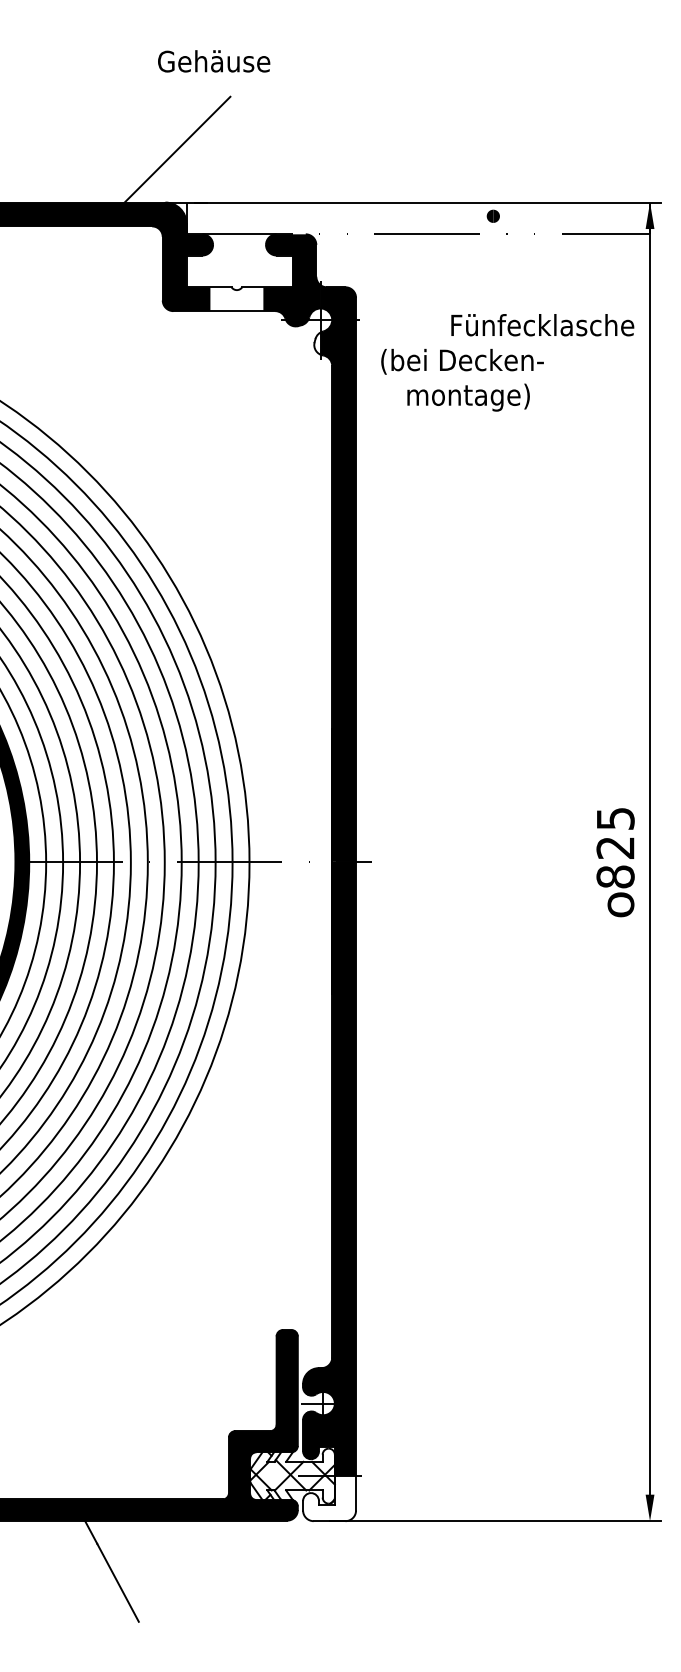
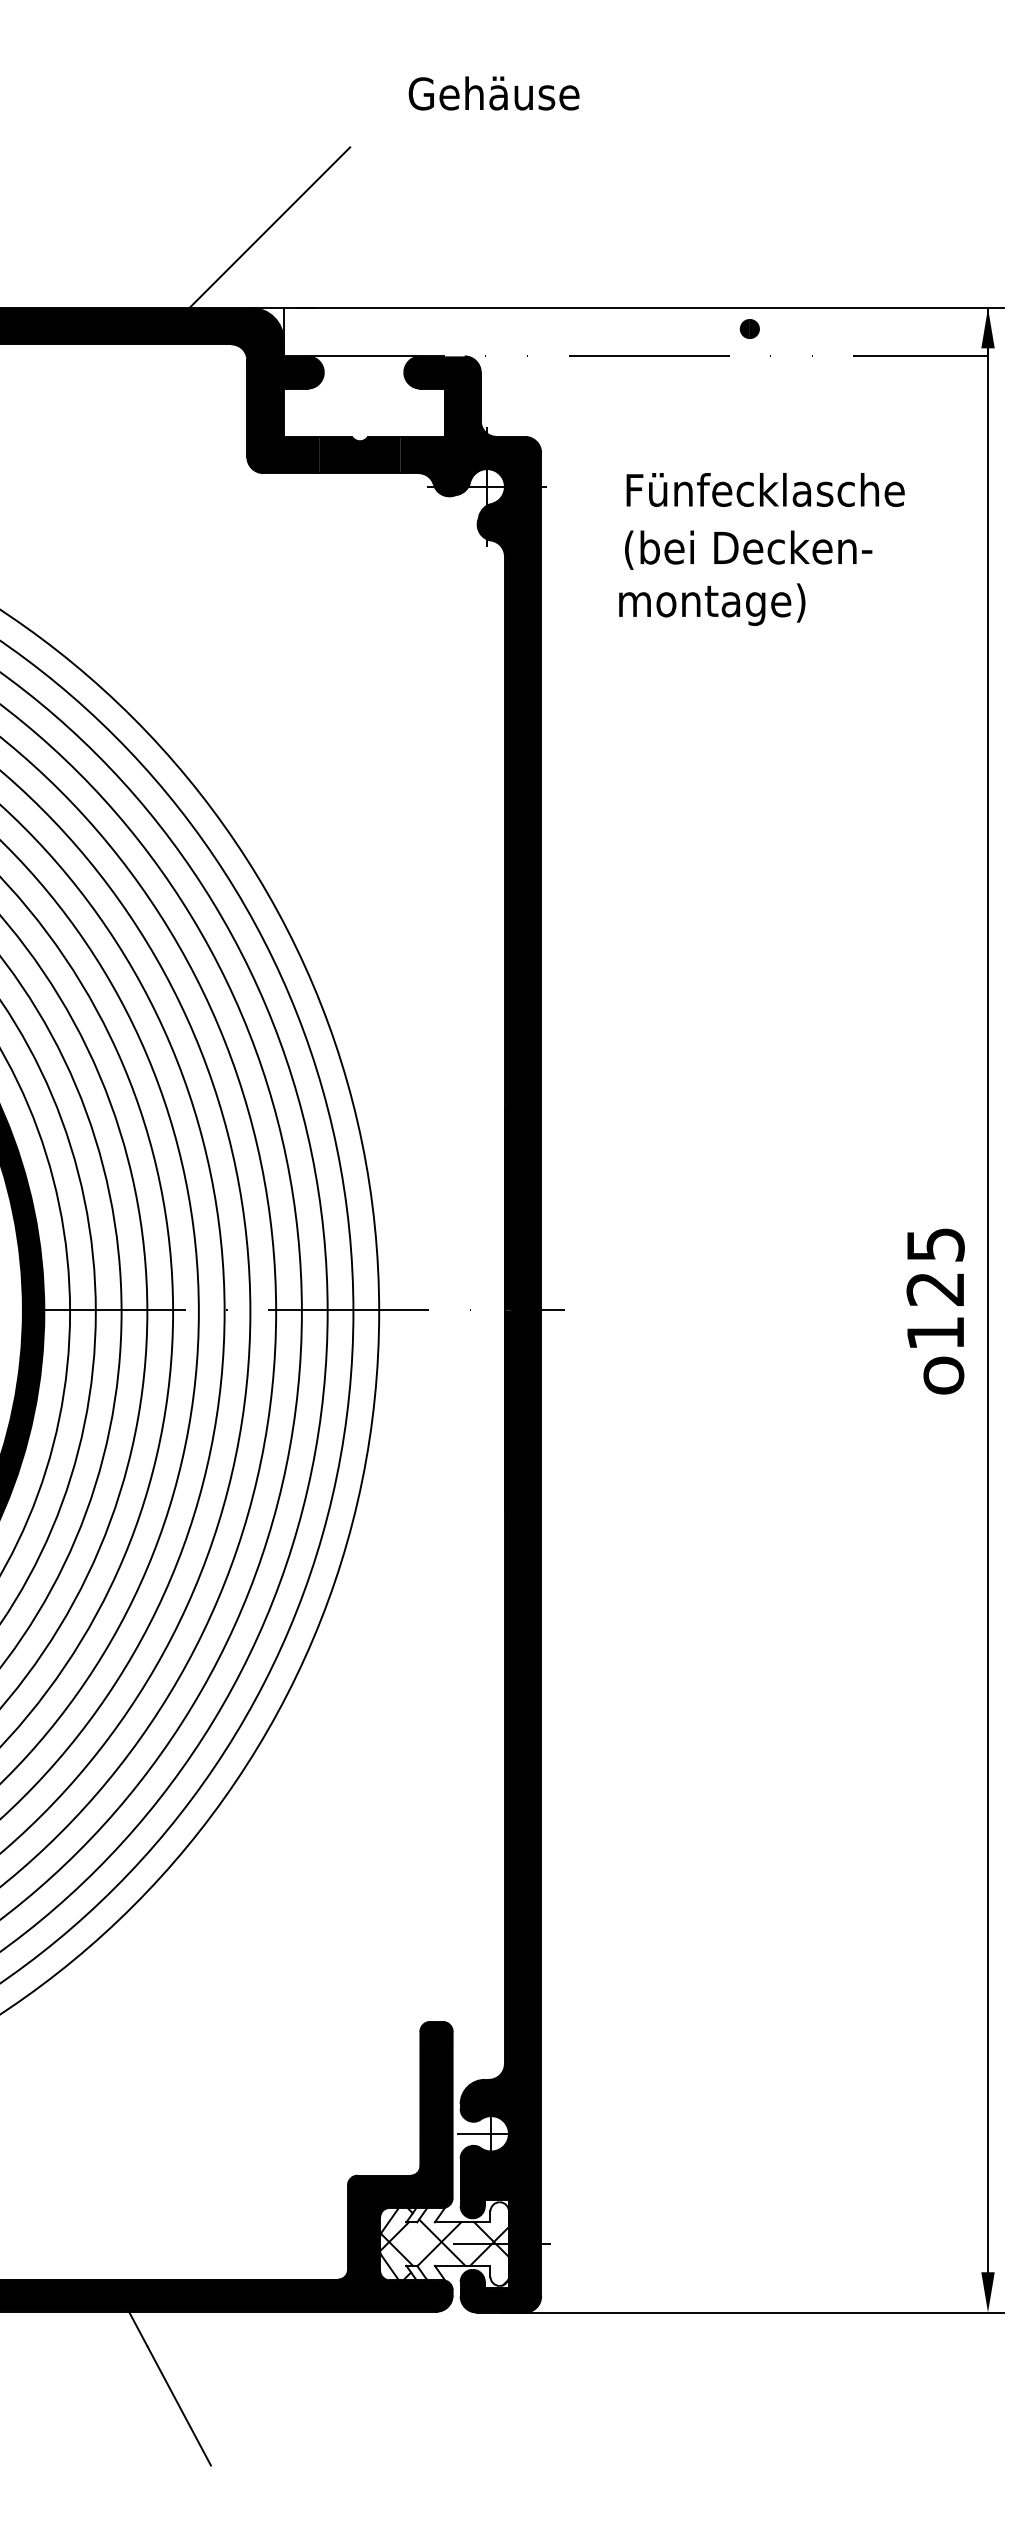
text: (214, 61) -> (494, 93), moved
fill: (236, 299) -> (359, 455), added
text: (542, 325) -> (765, 490), moved
fill: (317, 343) -> (482, 522), added
text: (462, 361) -> (748, 549), moved
text: (615, 876) -> (935, 1332), 825 -> 125
fill: (329, 1498) -> (500, 2278), added

